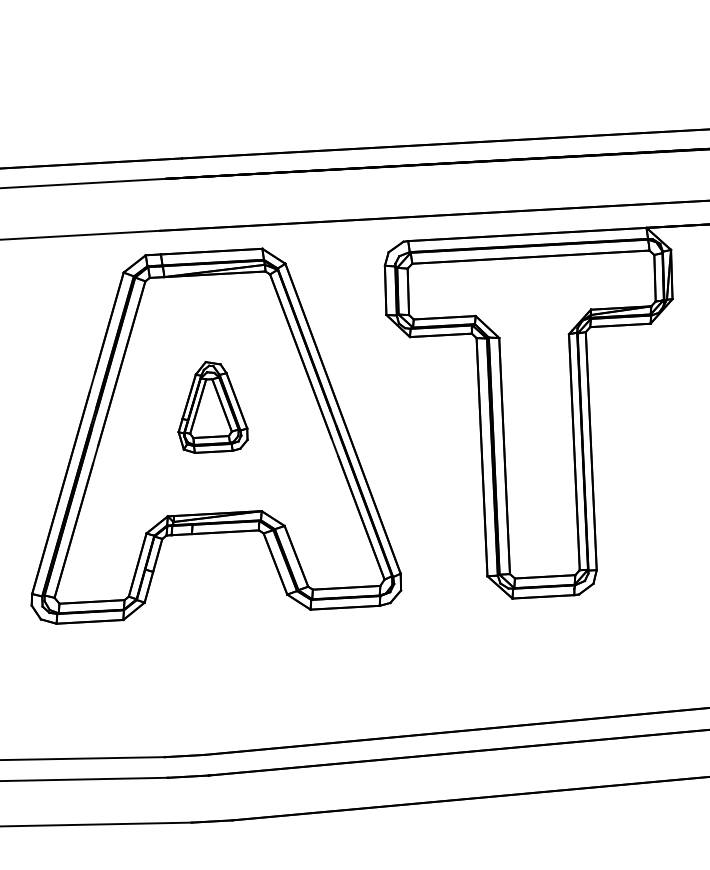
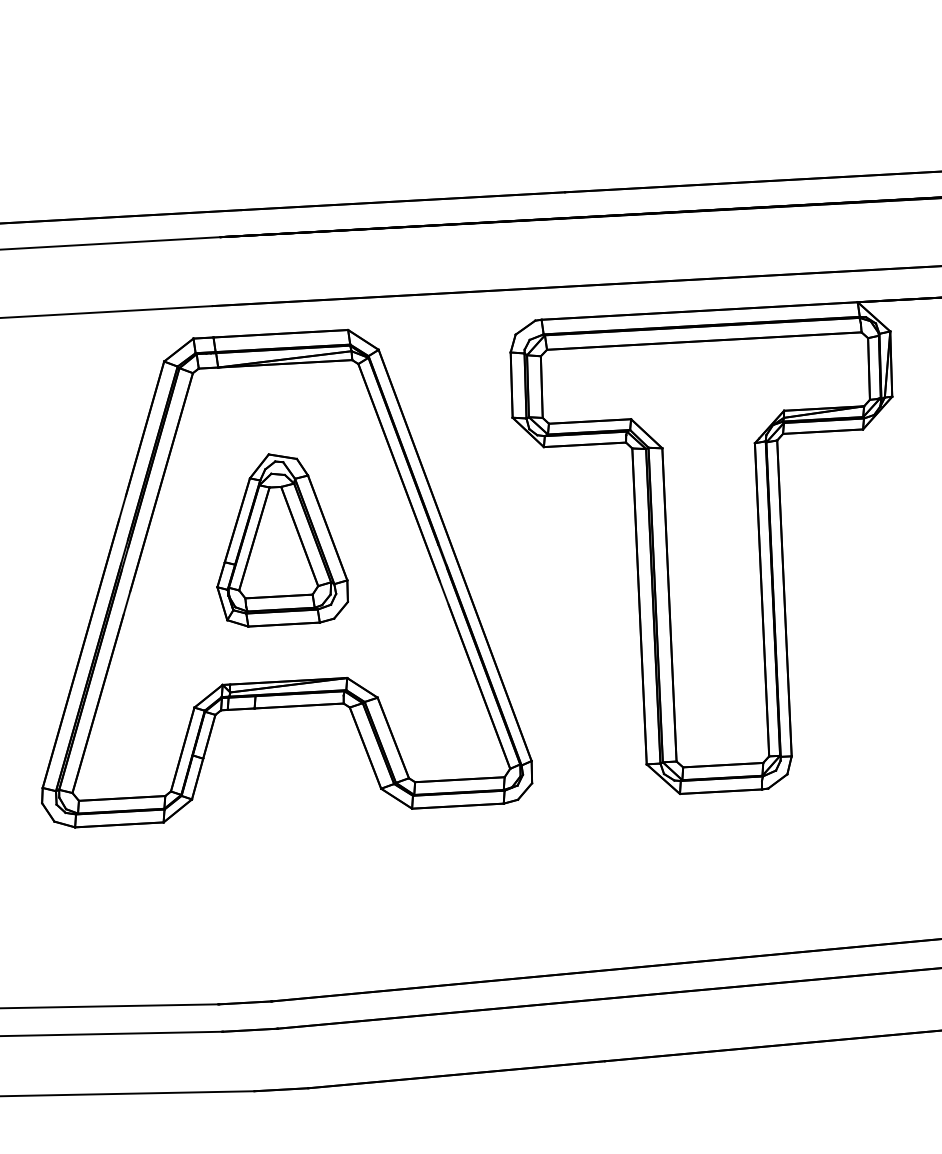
part: (212, 407) -> (282, 540), size x1.43

